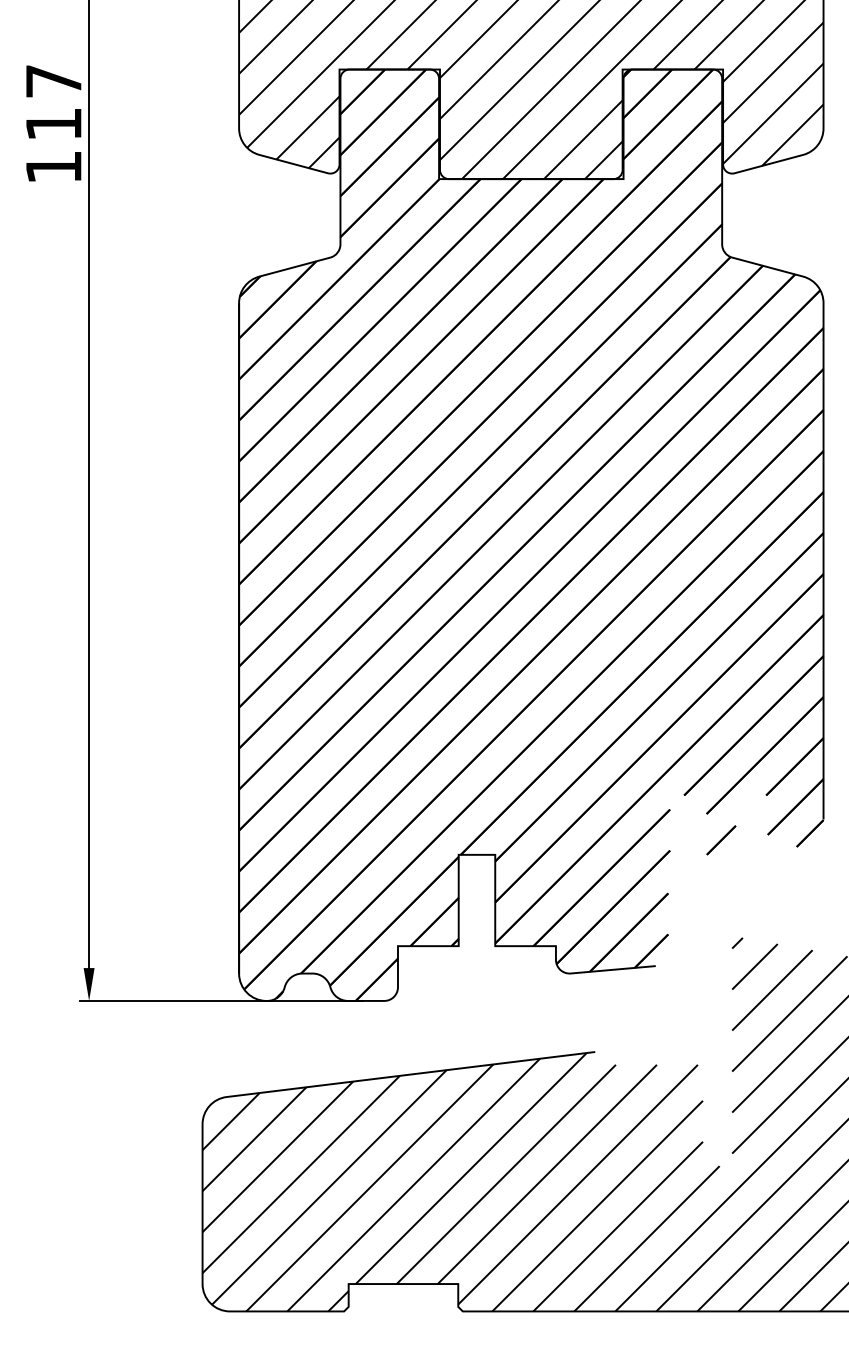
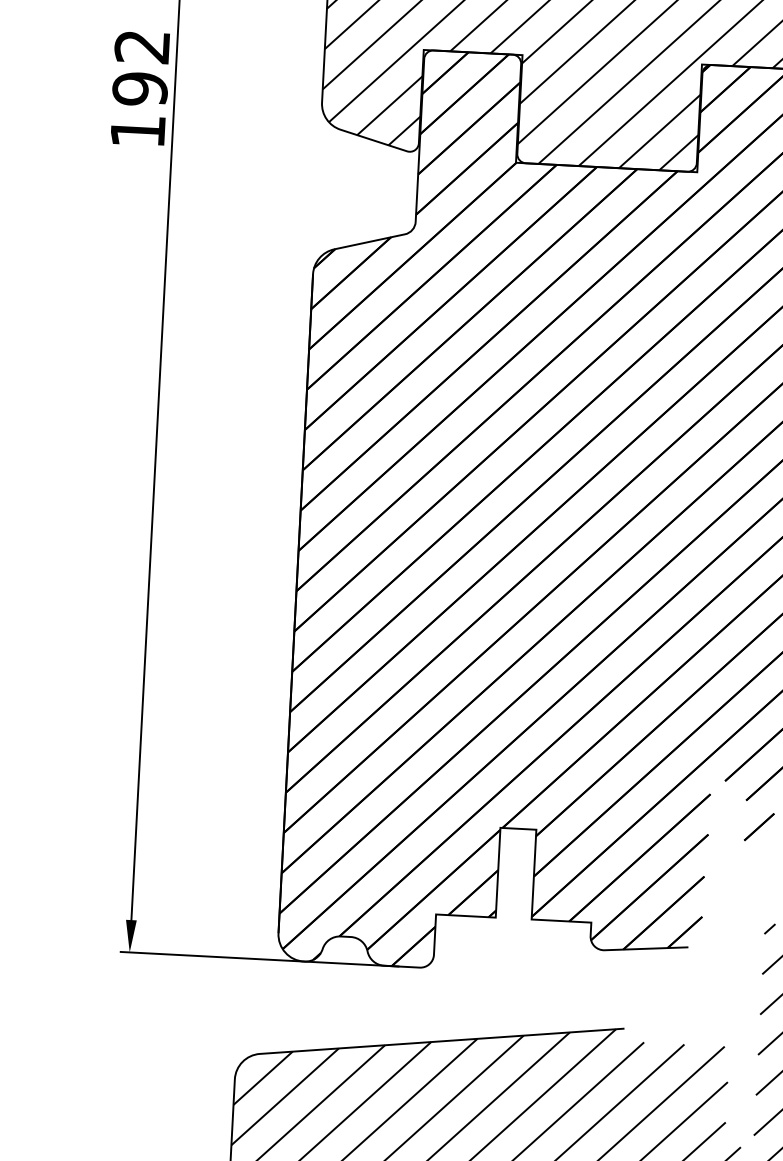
text: (53, 103) -> (140, 68), 117 -> 192

